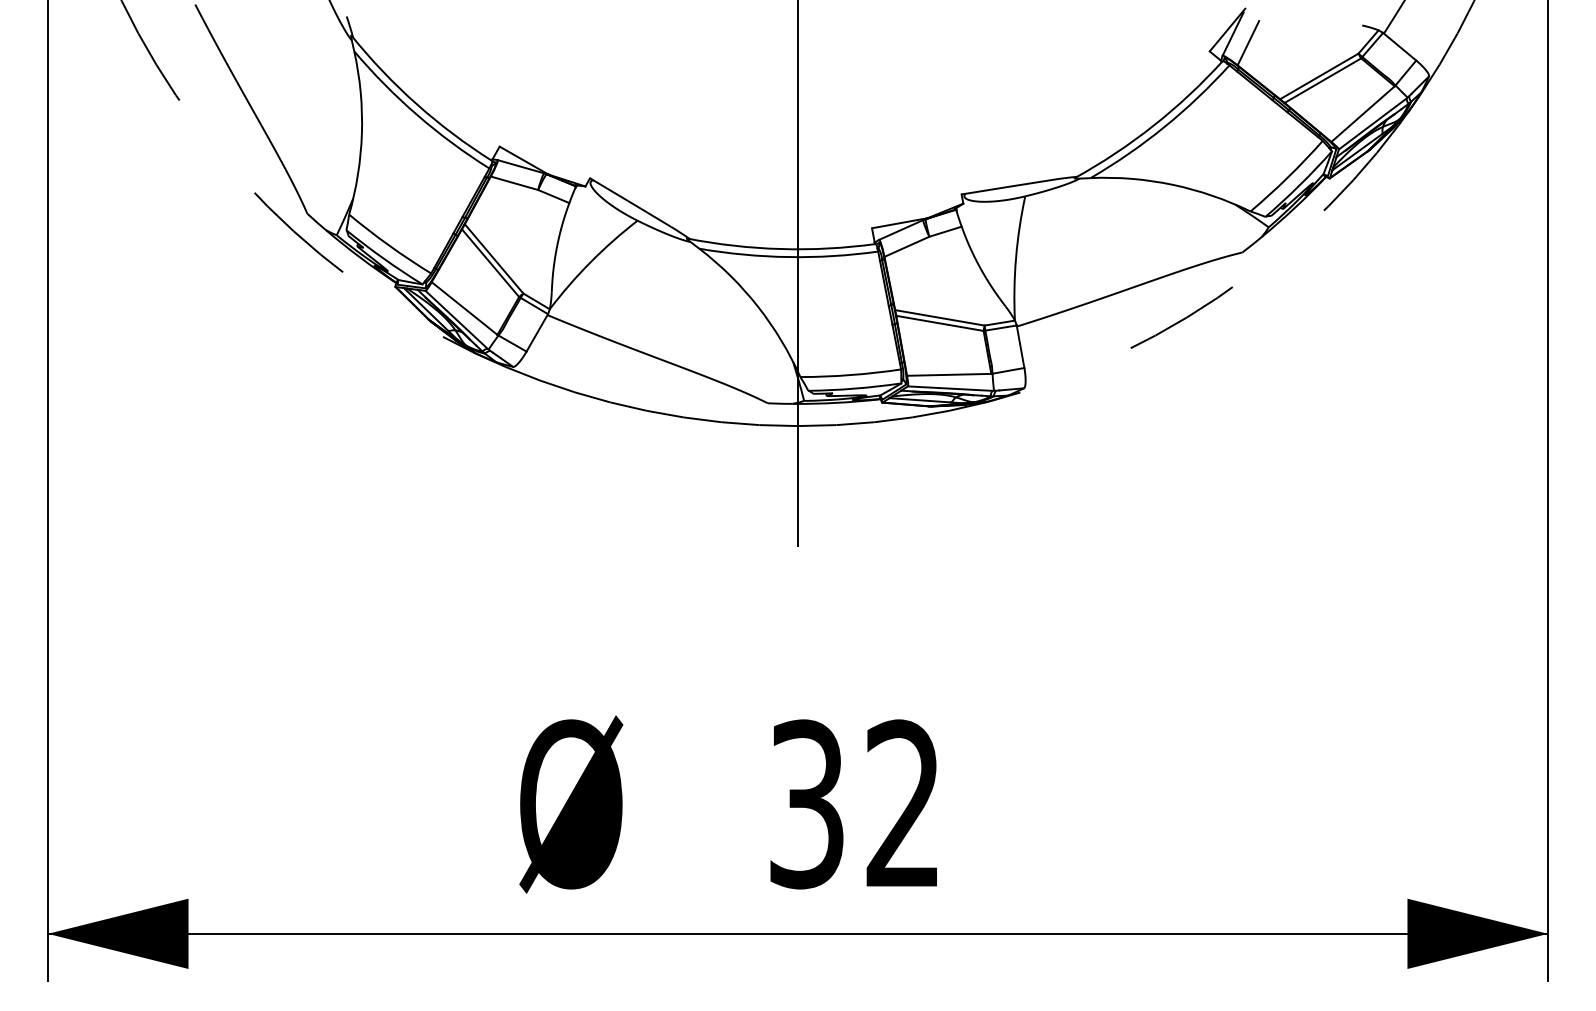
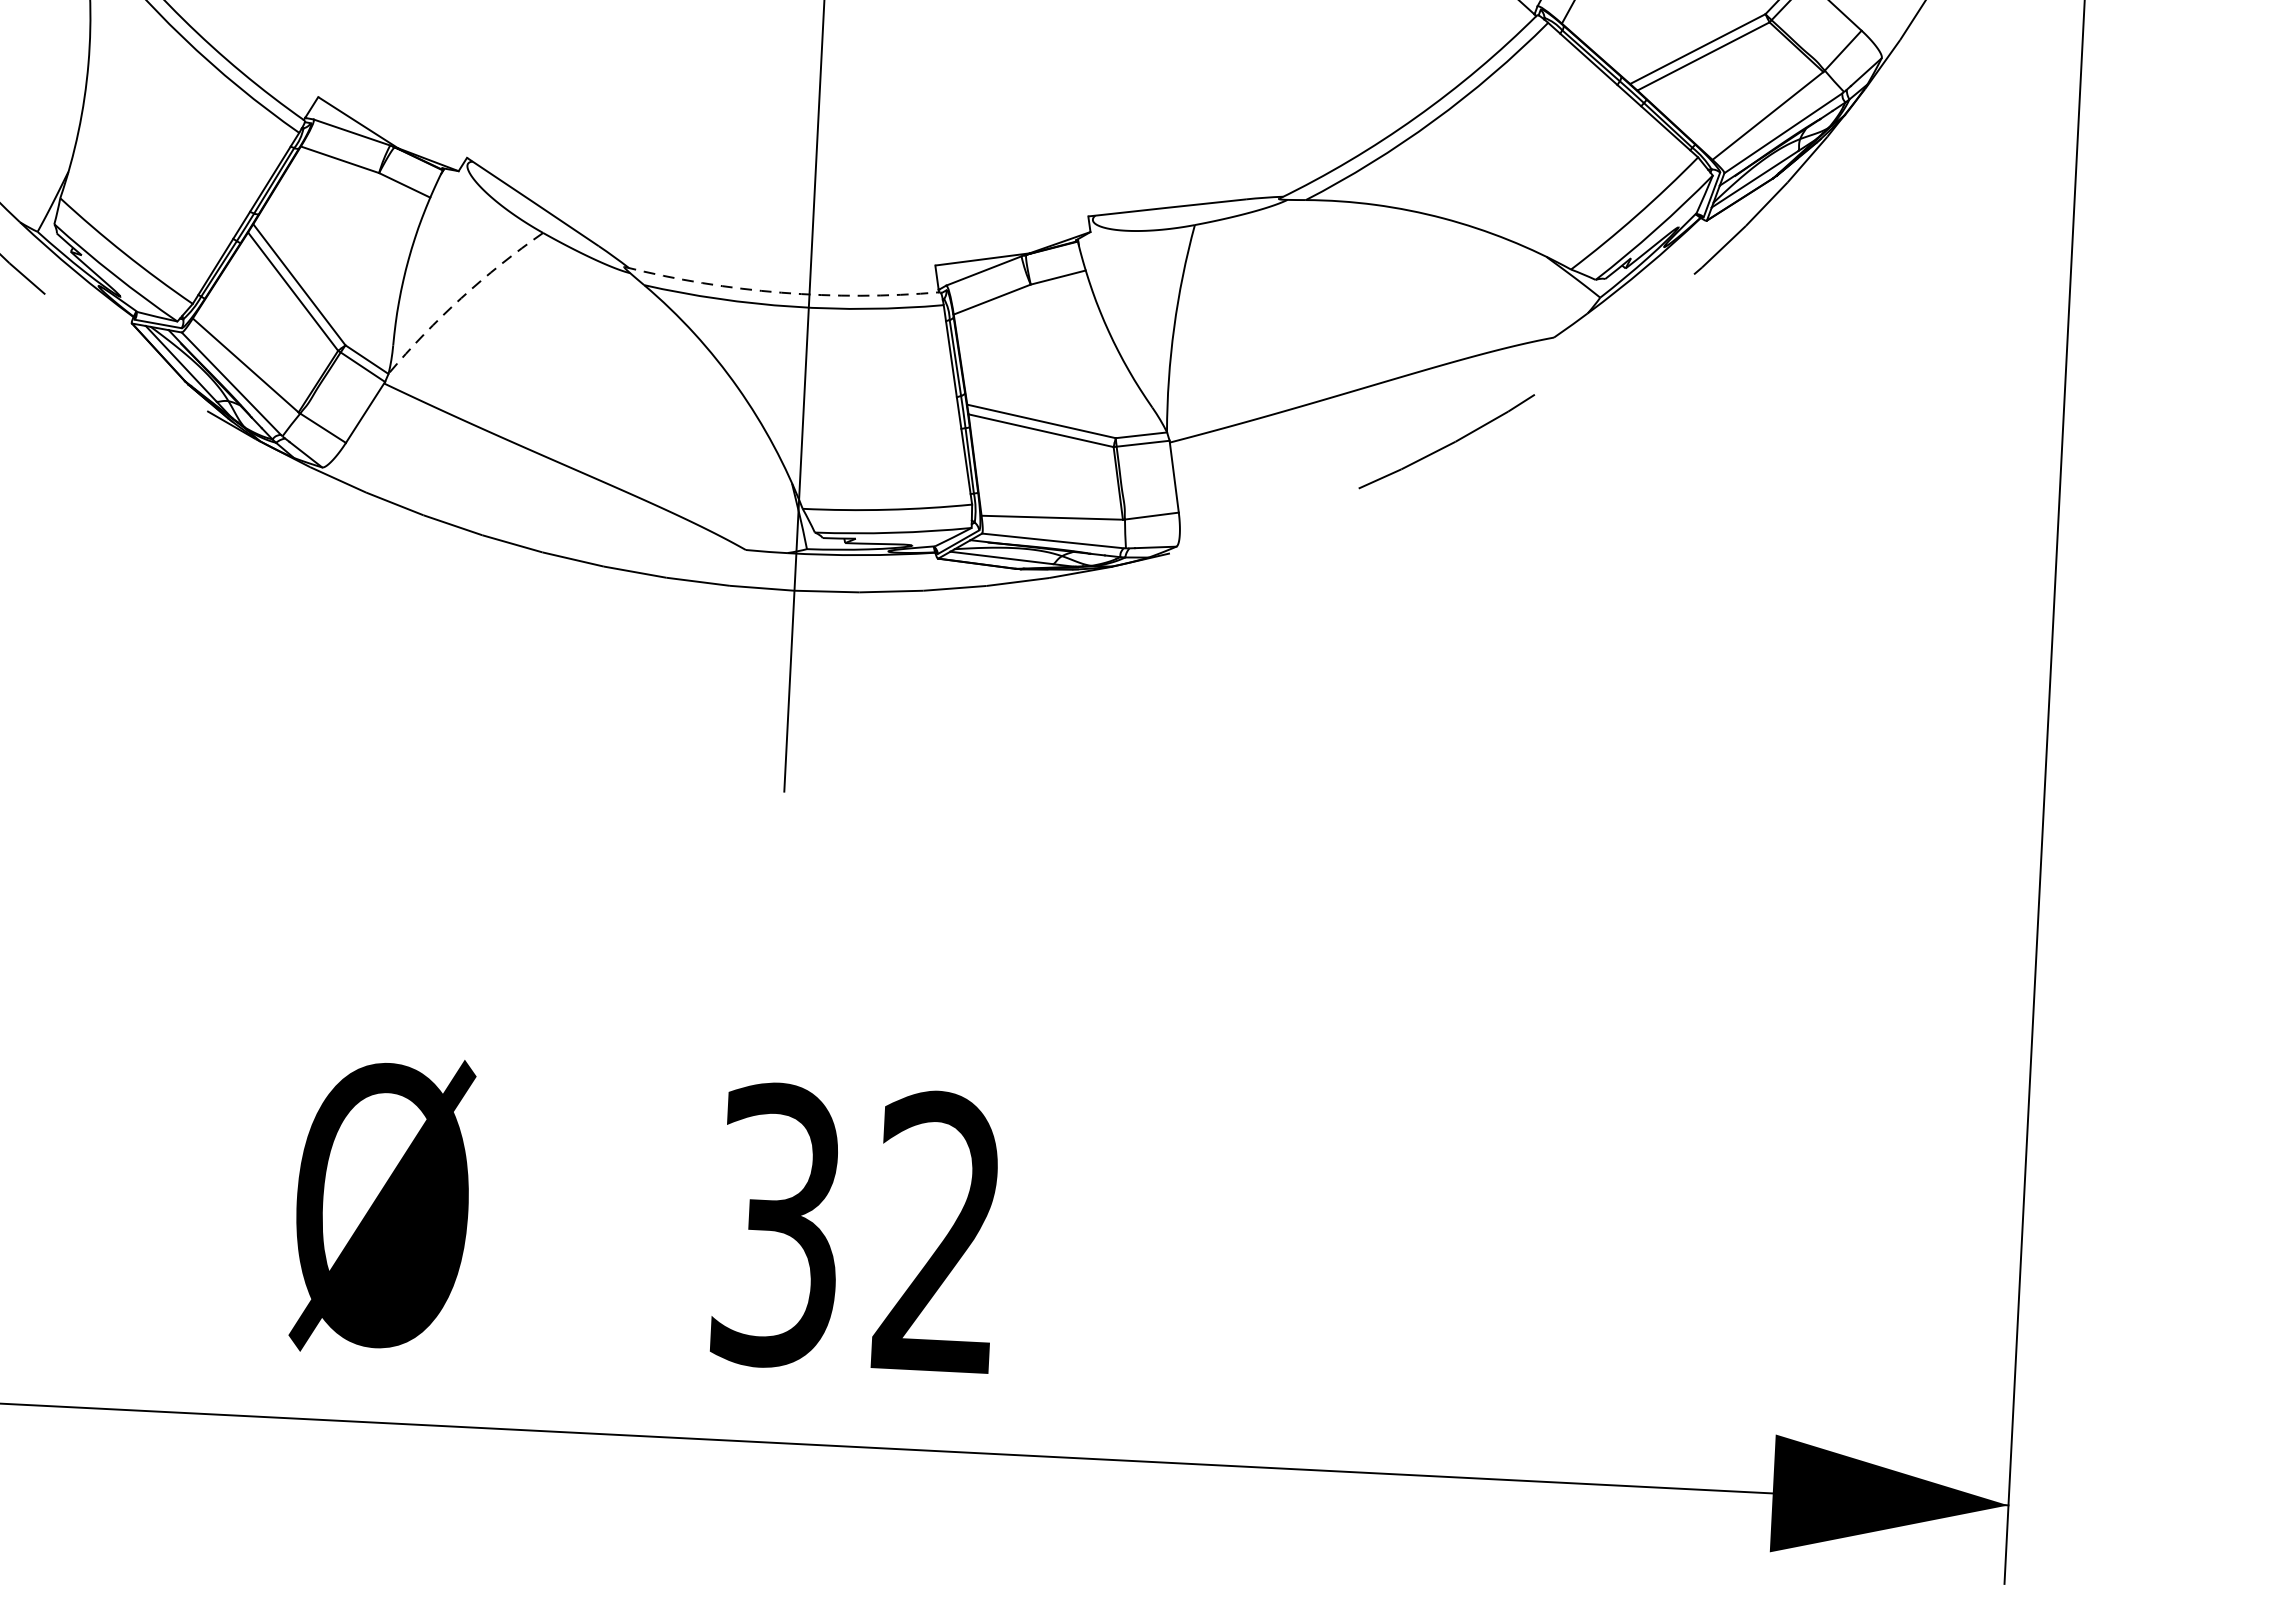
arc: (781, 249) -> (781, 293), solid -> dashed
arc: (590, 262) -> (460, 299), solid -> dashed

